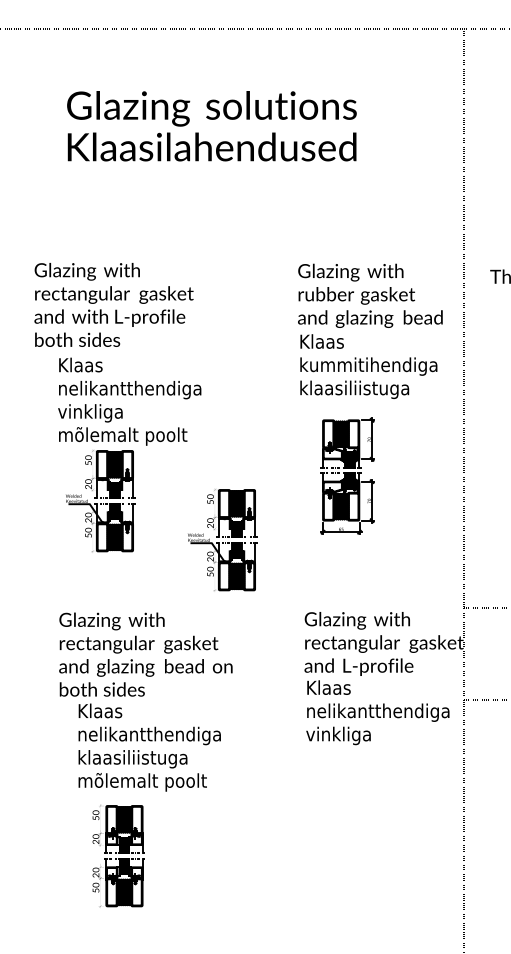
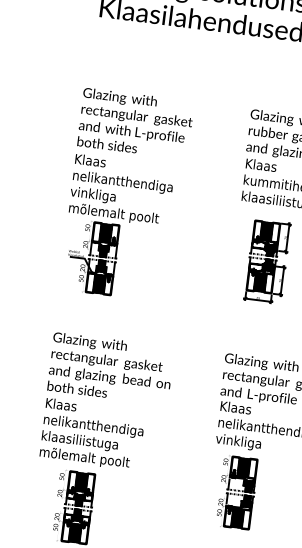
text: (113, 304) -> (135, 123), moved
part: (222, 540) -> (174, 295), removed
text: (149, 747) -> (92, 434), moved
part: (345, 806) -> (237, 492), added

